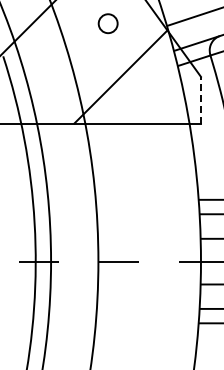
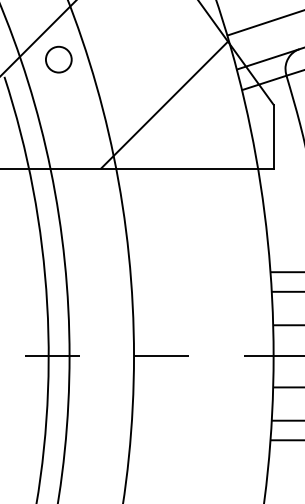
circle: (107, 23) -> (57, 59), moved
line: (200, 100) -> (272, 136), dashed -> solid

